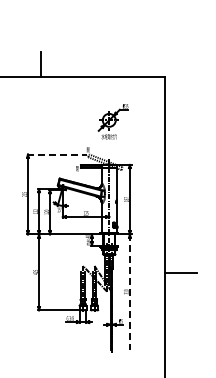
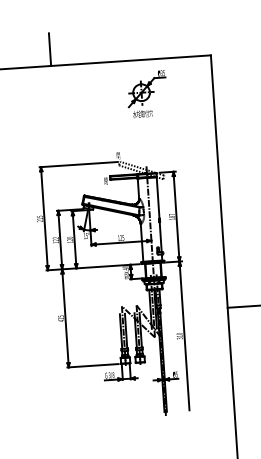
part: (112, 121) -> (145, 93), moved
line: (57, 154) -> (79, 164), dashed -> solid
line: (129, 291) -> (183, 335), dashed -> solid

